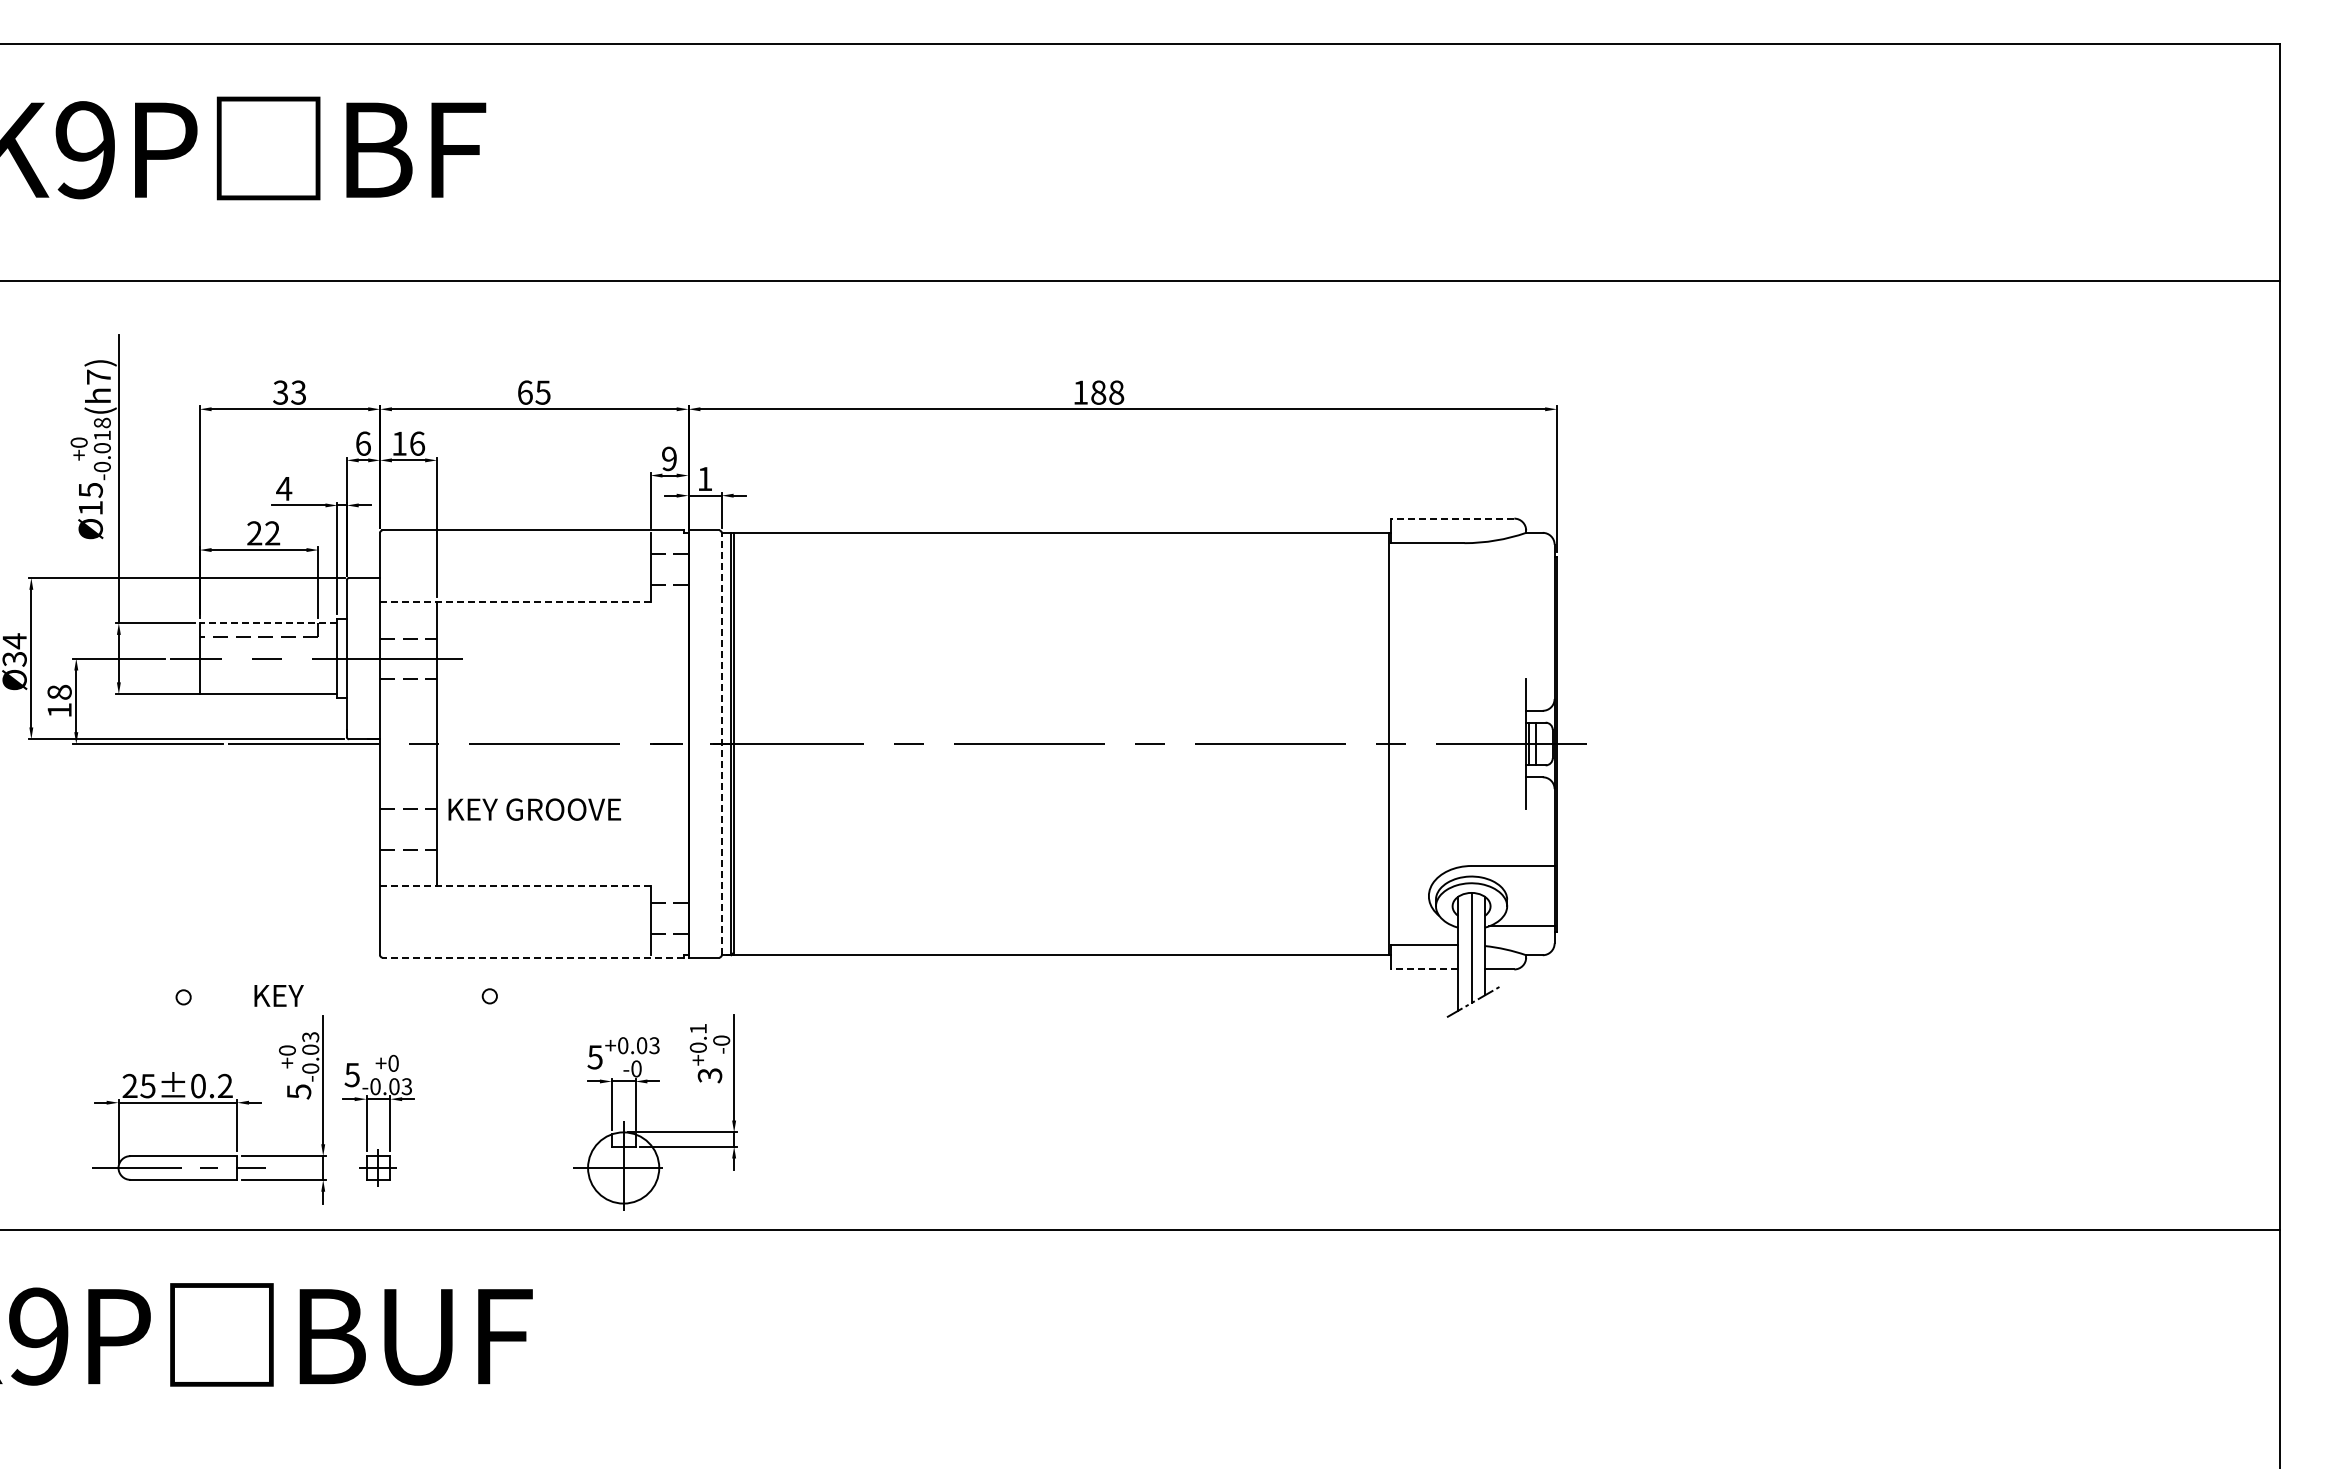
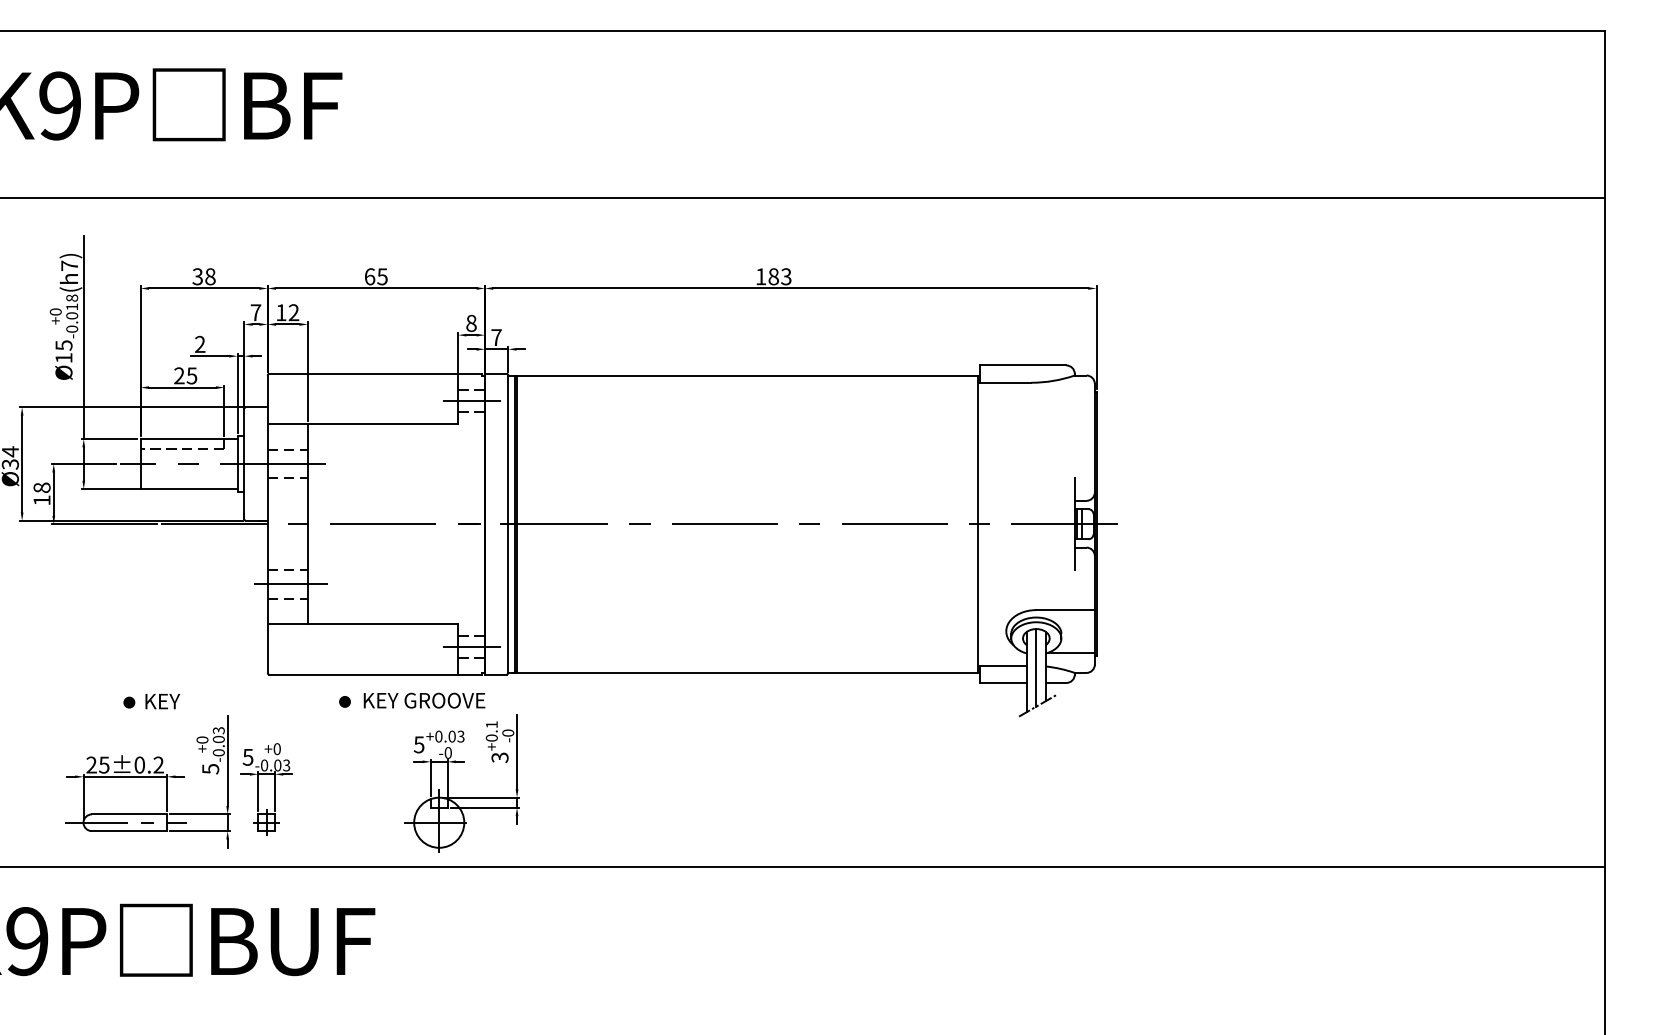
text: (298, 392) -> (210, 276), 33 -> 38
text: (1116, 392) -> (786, 276), 188 -> 183
text: (363, 443) -> (256, 312), 6 -> 7
text: (417, 443) -> (294, 312), 16 -> 12
text: (669, 458) -> (471, 323), 9 -> 8
text: (704, 478) -> (496, 337), 1 -> 7
text: (284, 488) -> (200, 344), 4 -> 2
line: (1452, 518) -> (1022, 365), dashed -> solid
text: (272, 533) -> (191, 375), 22 -> 25
line: (669, 569) -> (471, 401), added
line: (514, 601) -> (362, 423), dashed -> solid
line: (268, 623) -> (189, 439), dashed -> solid
line: (721, 743) -> (508, 523), dashed -> solid
text: (534, 809) -> (424, 700), moved
line: (412, 829) -> (290, 584), added
line: (514, 886) -> (362, 624), dashed -> solid
line: (669, 918) -> (471, 647), added
line: (533, 957) -> (375, 674), dashed -> solid
line: (1424, 969) -> (1003, 682), dashed -> solid
text: (278, 995) -> (162, 701), moved
fill: (489, 996) -> (344, 702), added
fill: (183, 997) -> (129, 702), added

